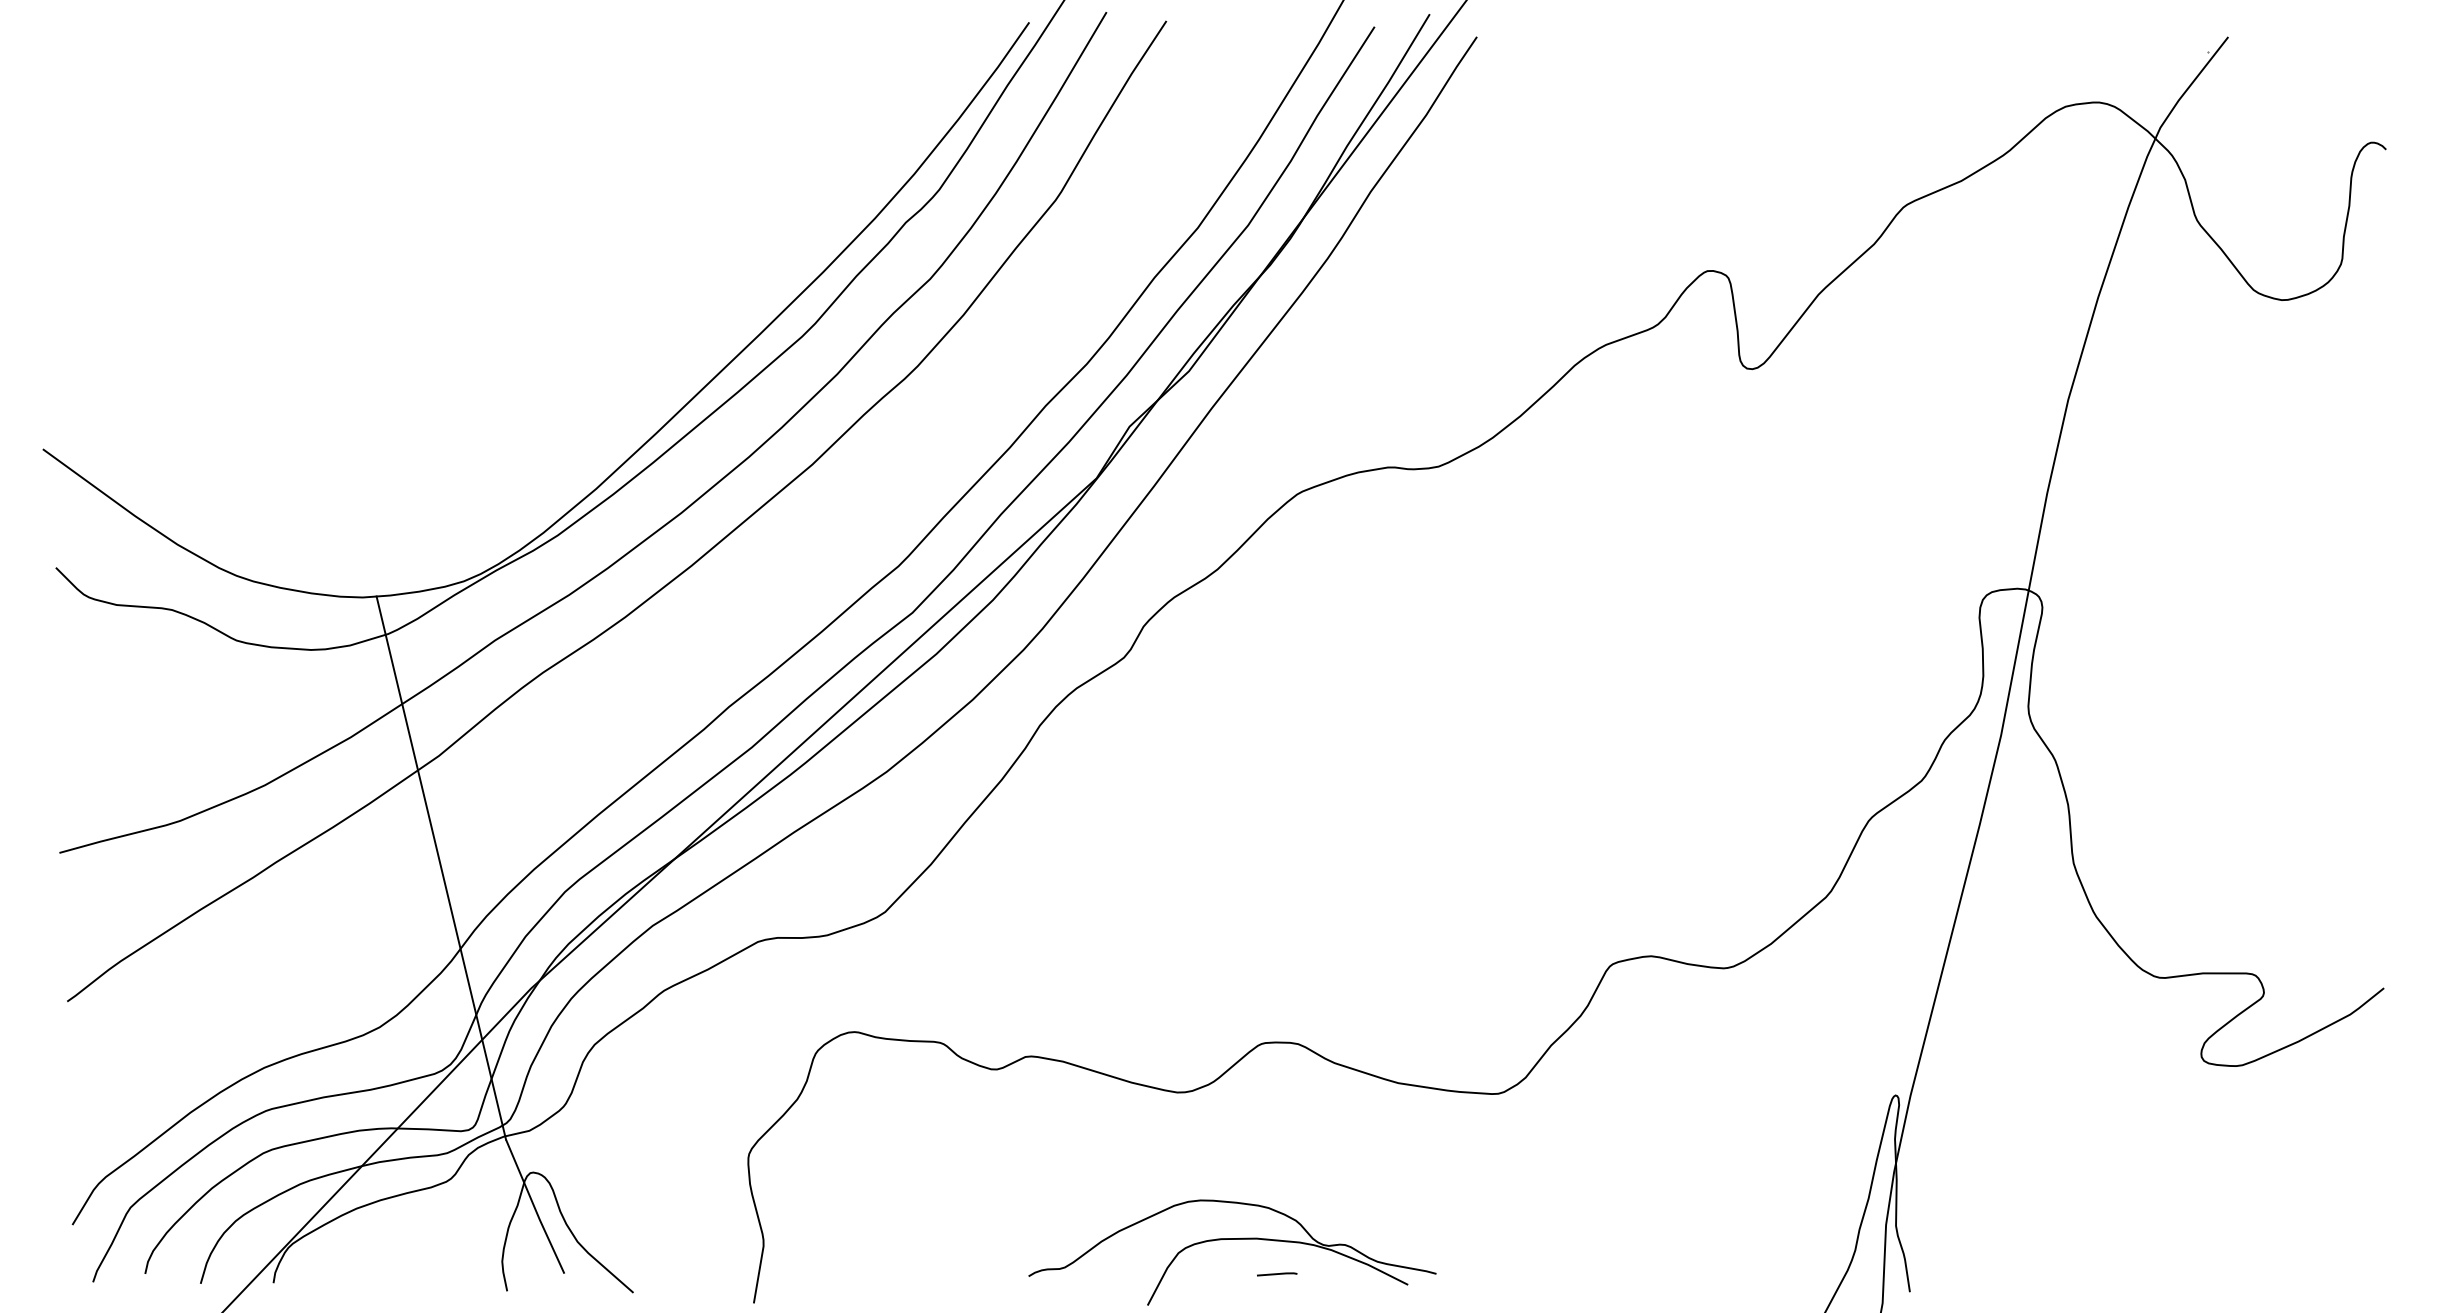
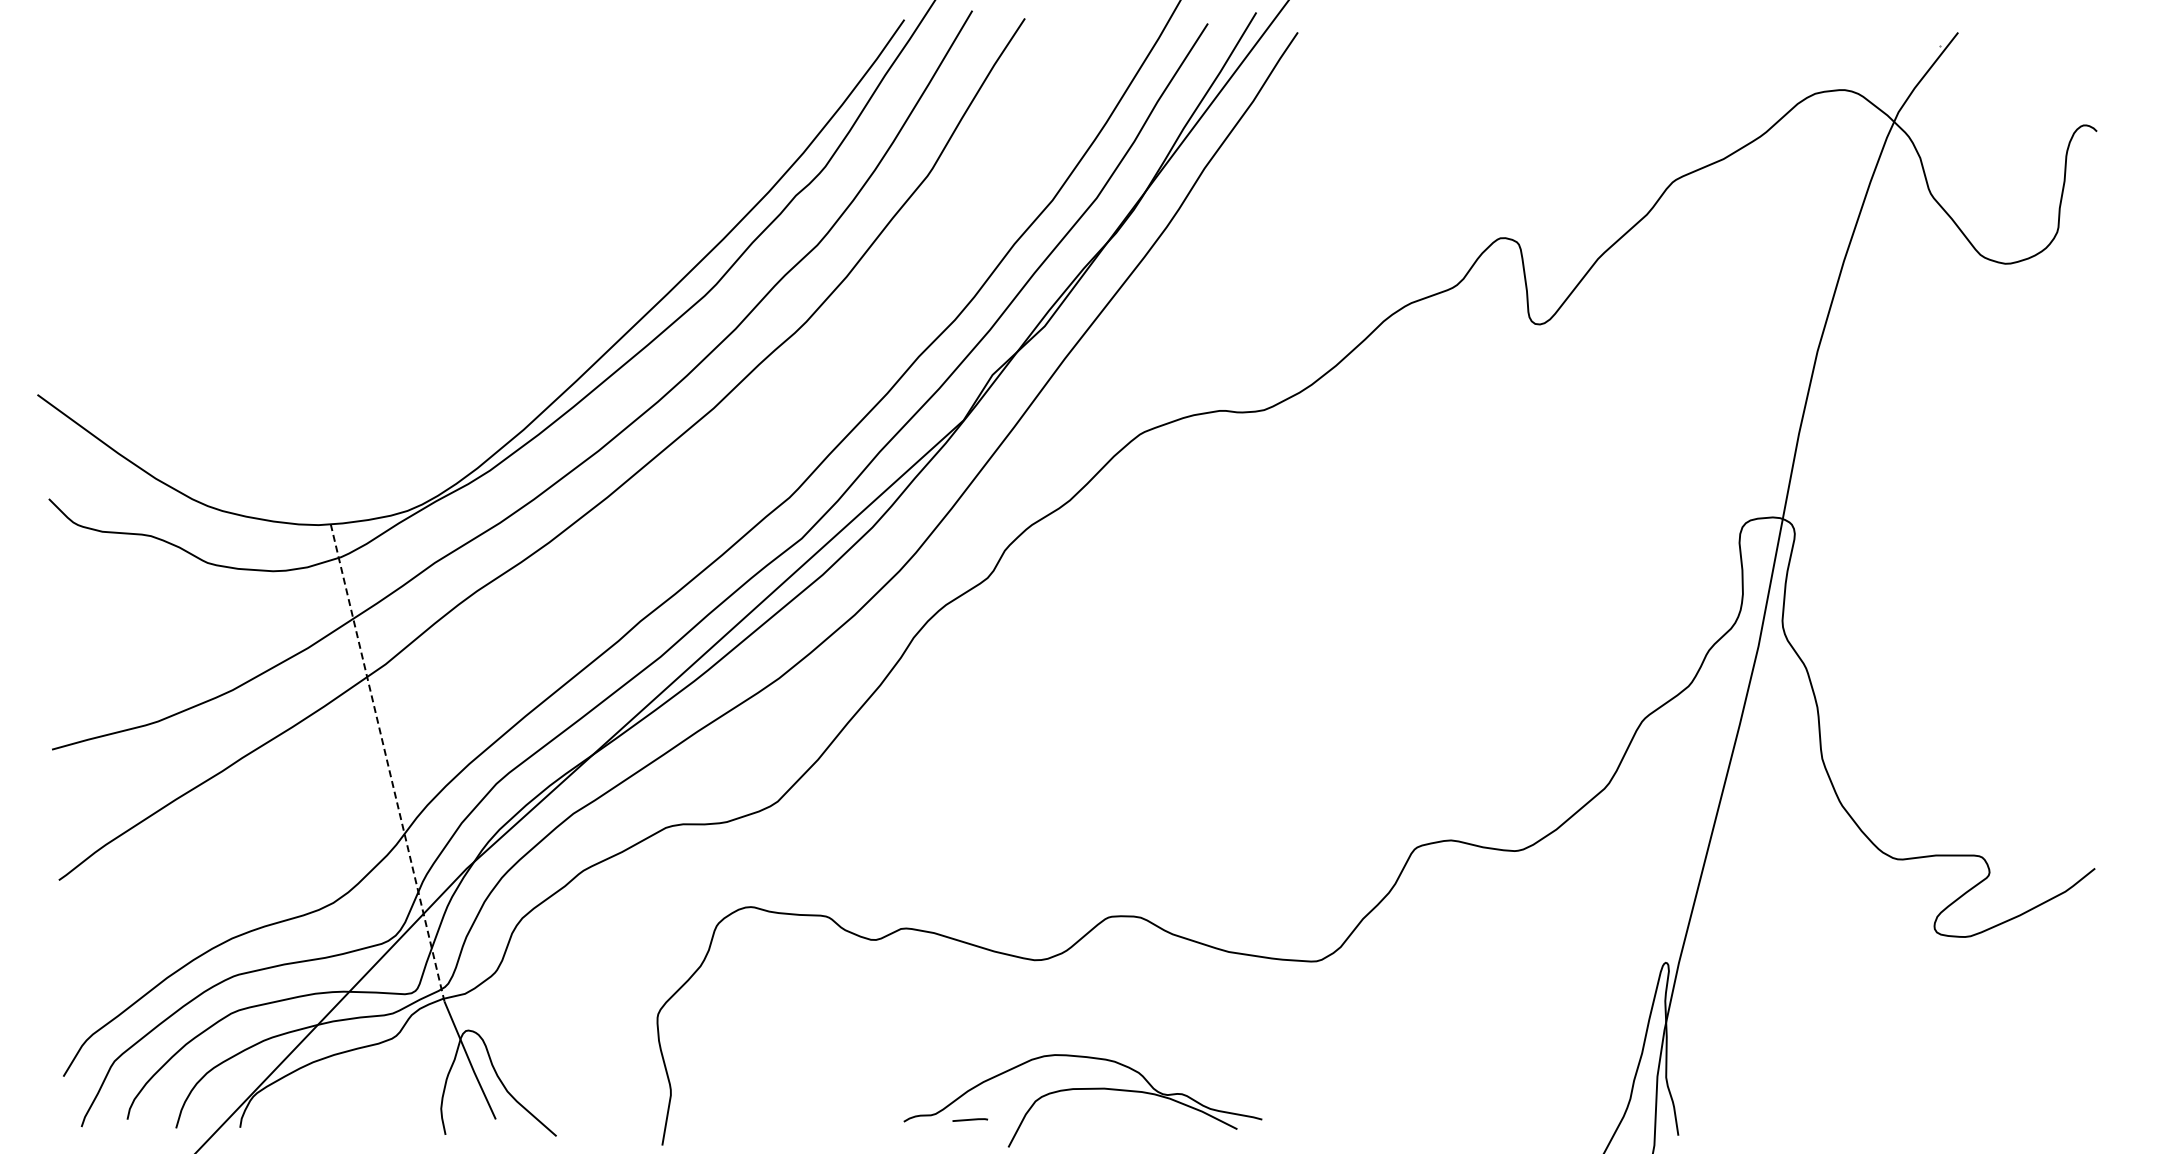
line: (441, 868) -> (387, 763), solid -> dashed
line: (1277, 1273) -> (970, 1119), moved

